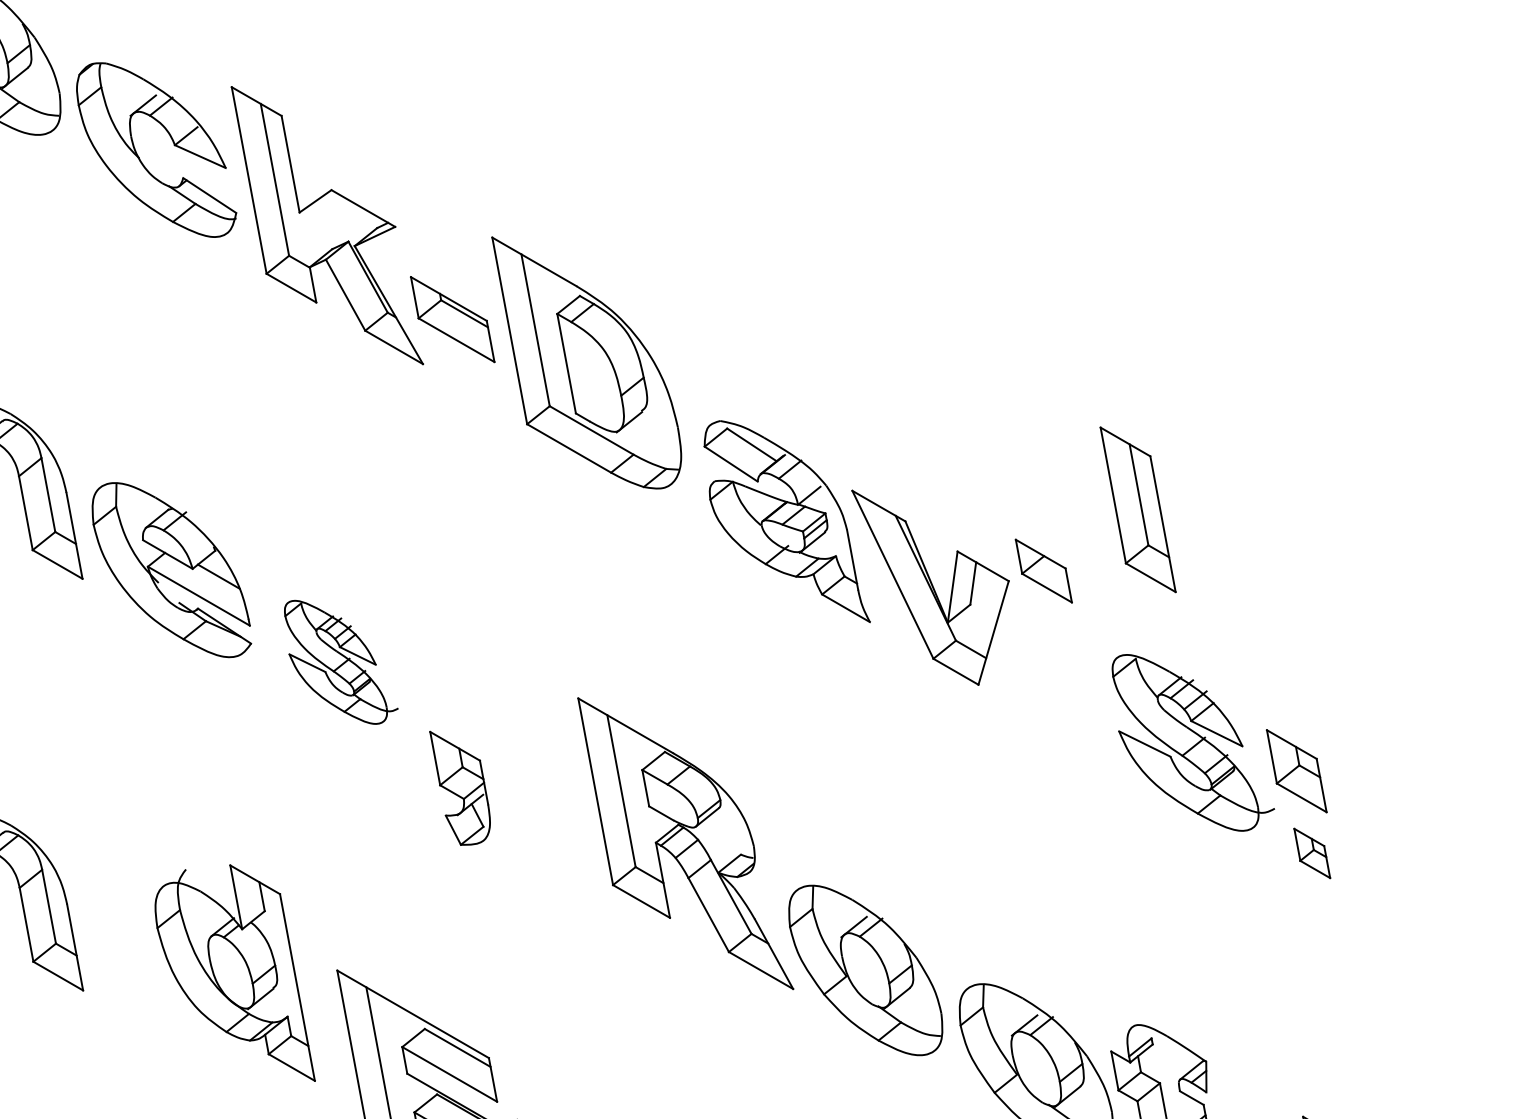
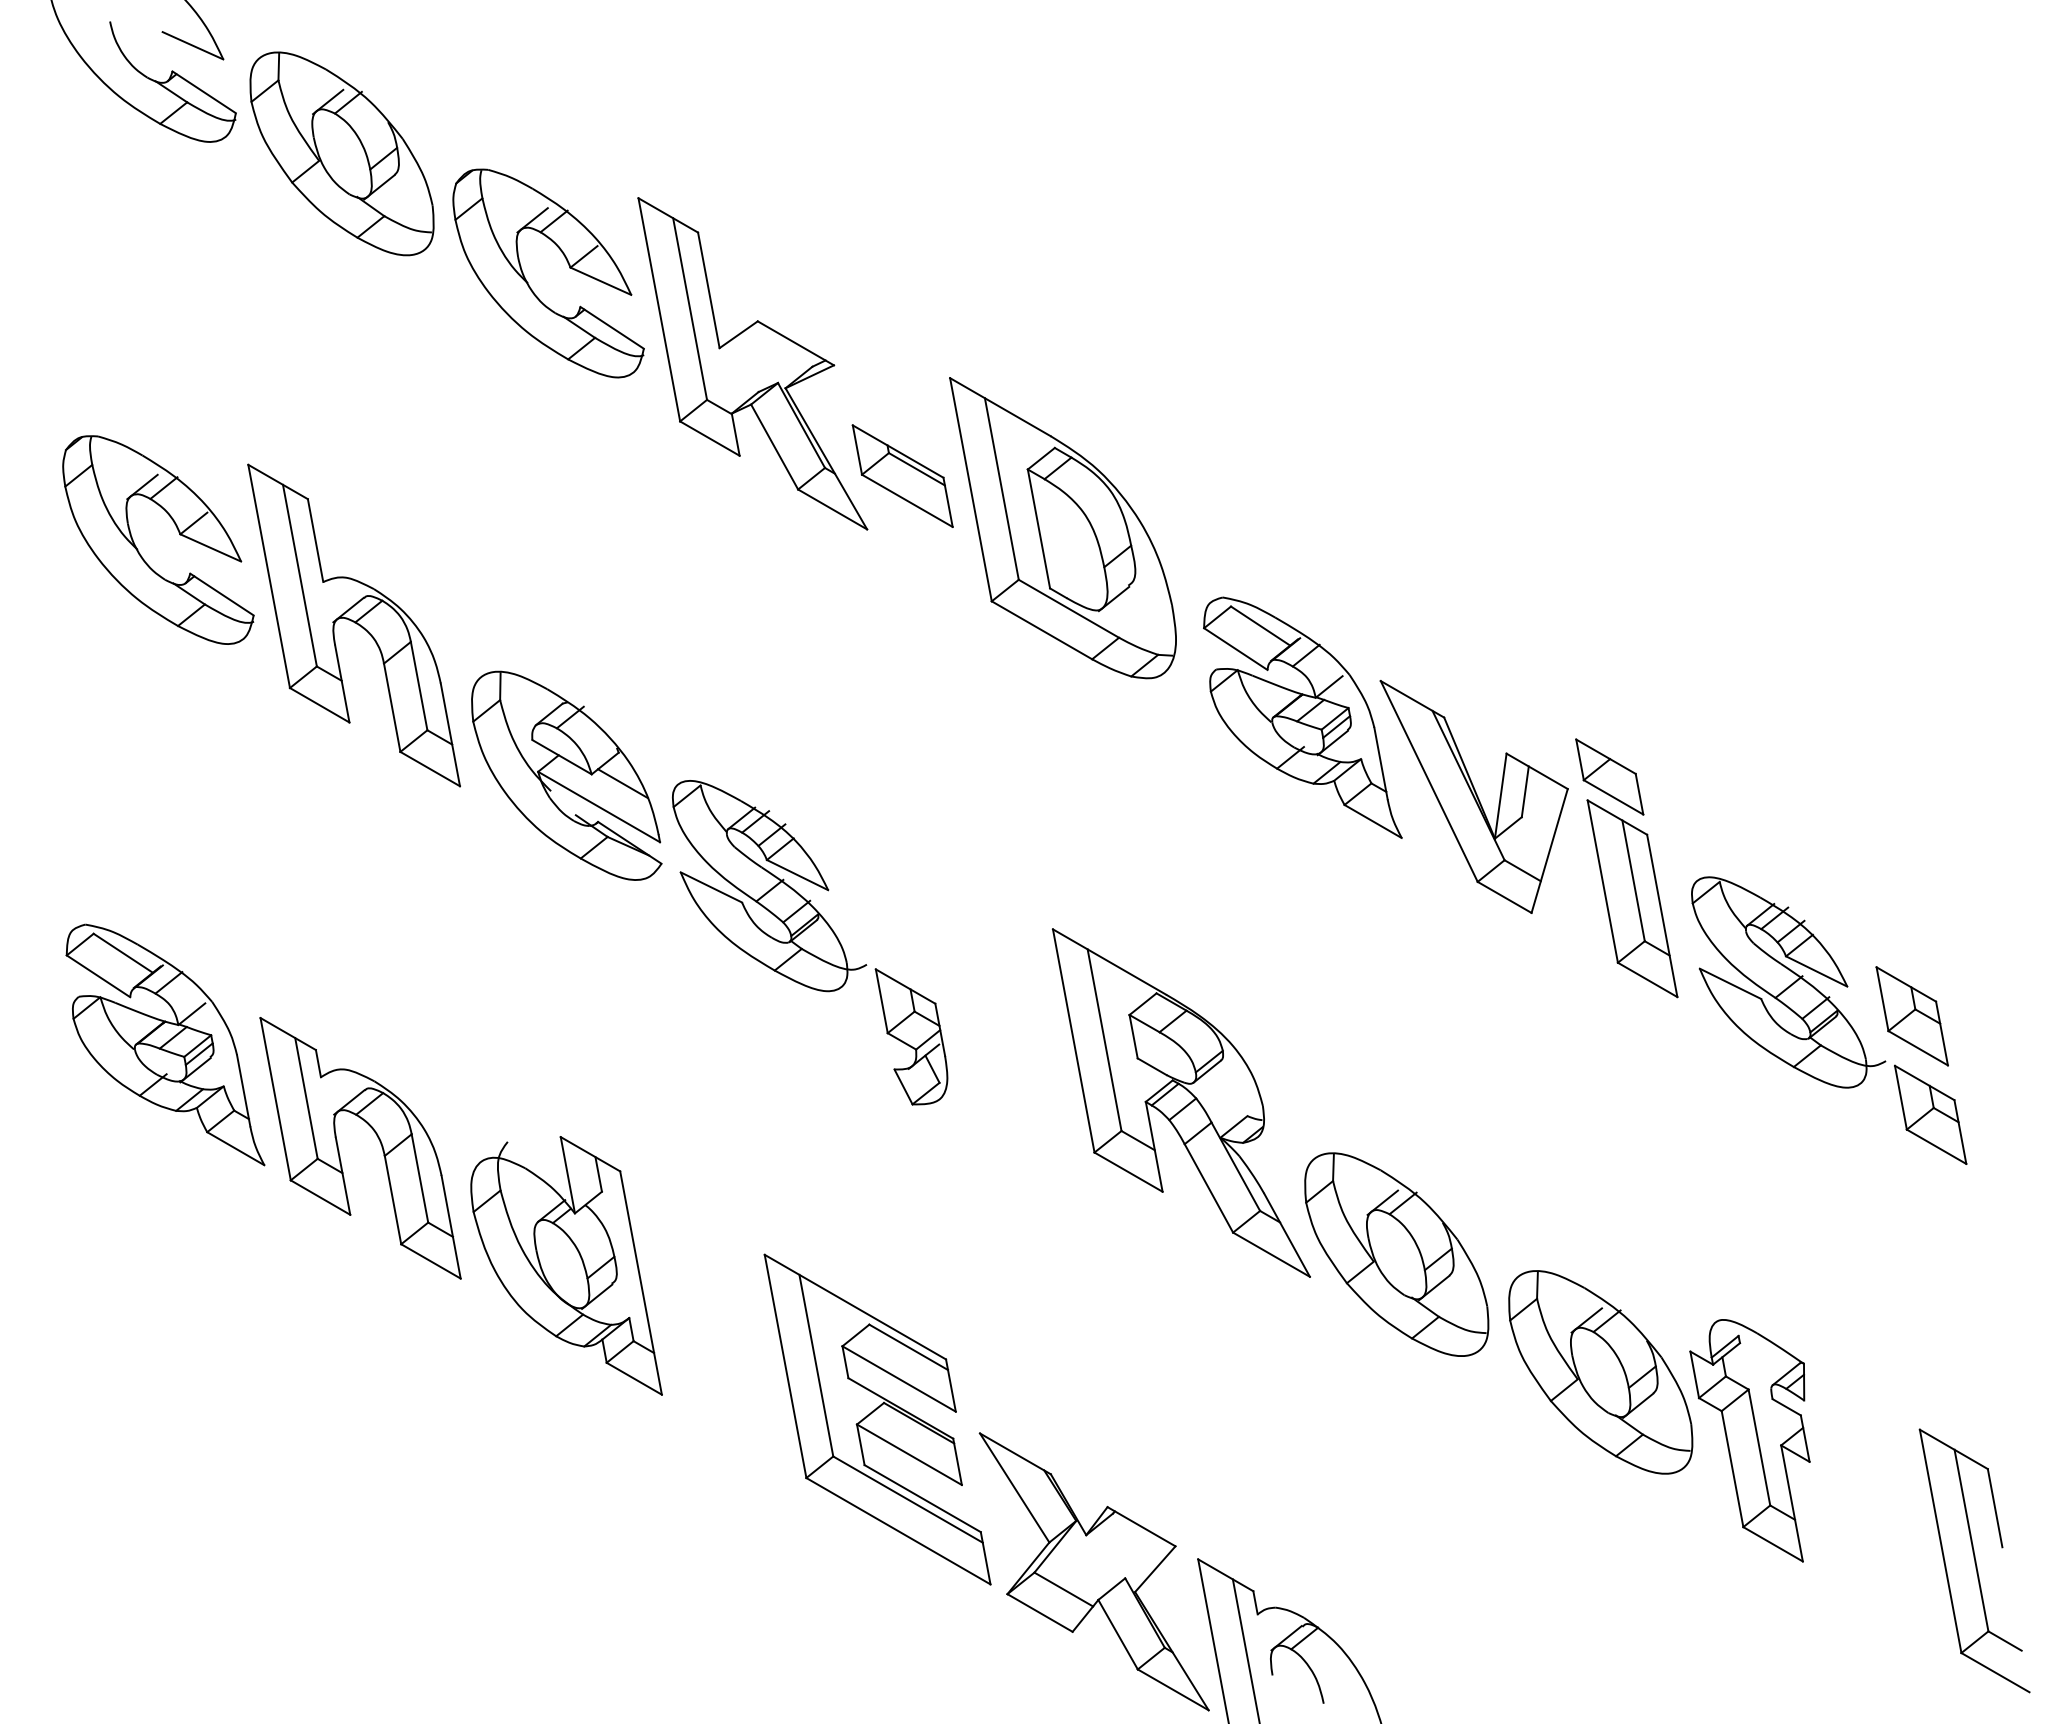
part: (1138, 509) -> (1632, 898), moved
part: (341, 662) -> (769, 886), size x1.43
part: (1312, 853) -> (1930, 1114), size x1.67
part: (235, 972) -> (566, 1265), moved

